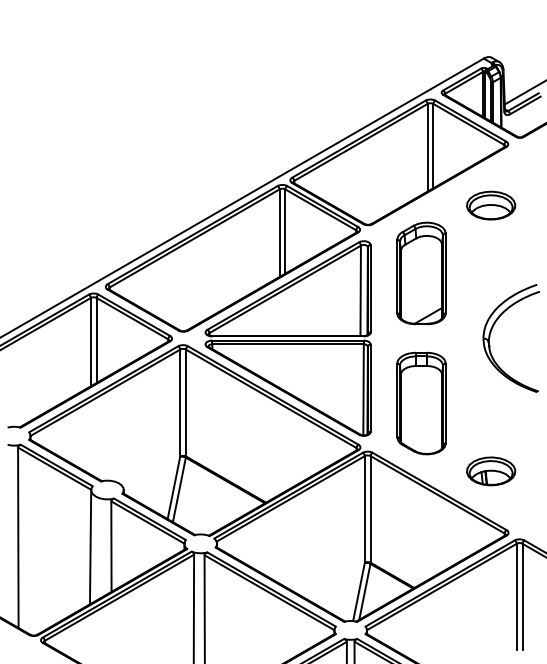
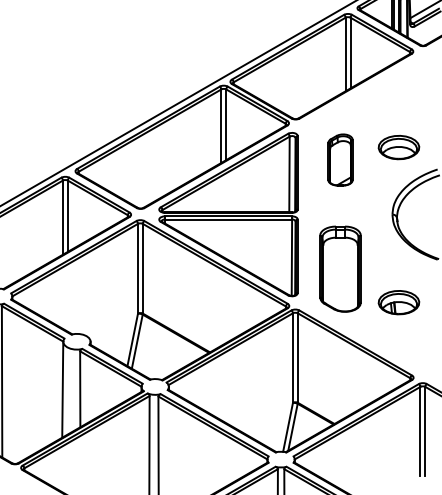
part: (491, 205) -> (399, 147), moved
part: (421, 273) -> (340, 160), size x0.6
part: (491, 471) -> (399, 302), moved

